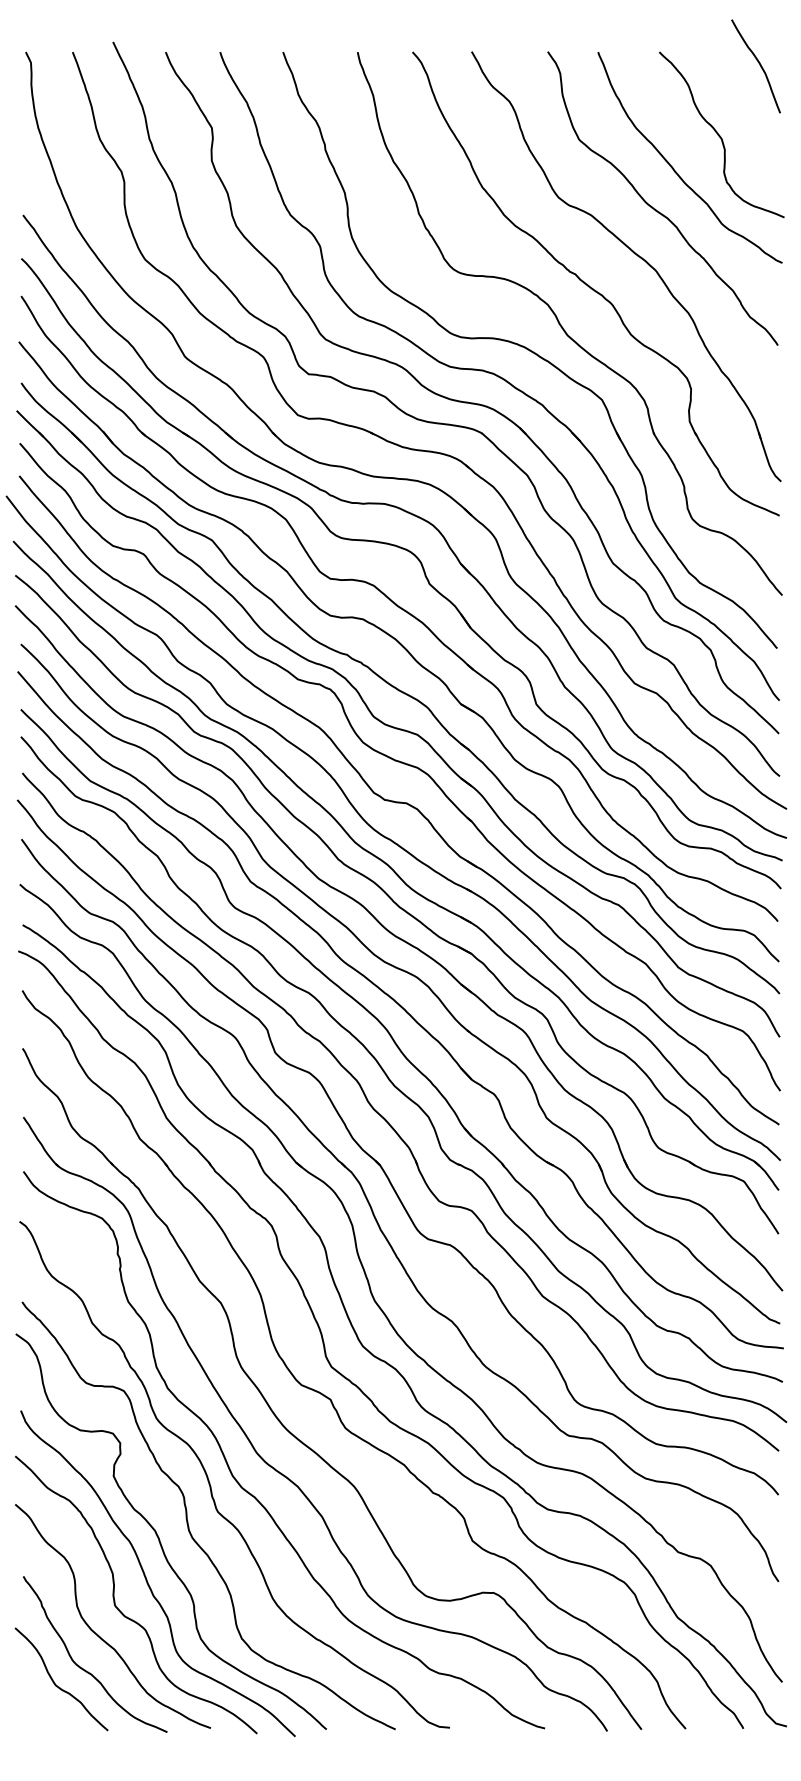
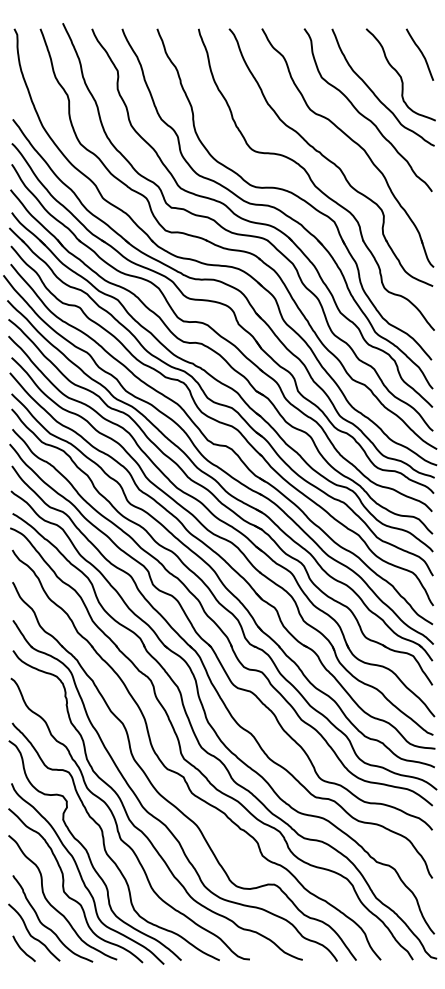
curve: (758, 65) -> (421, 54), moved
curve: (40, 1707) -> (22, 948), added

